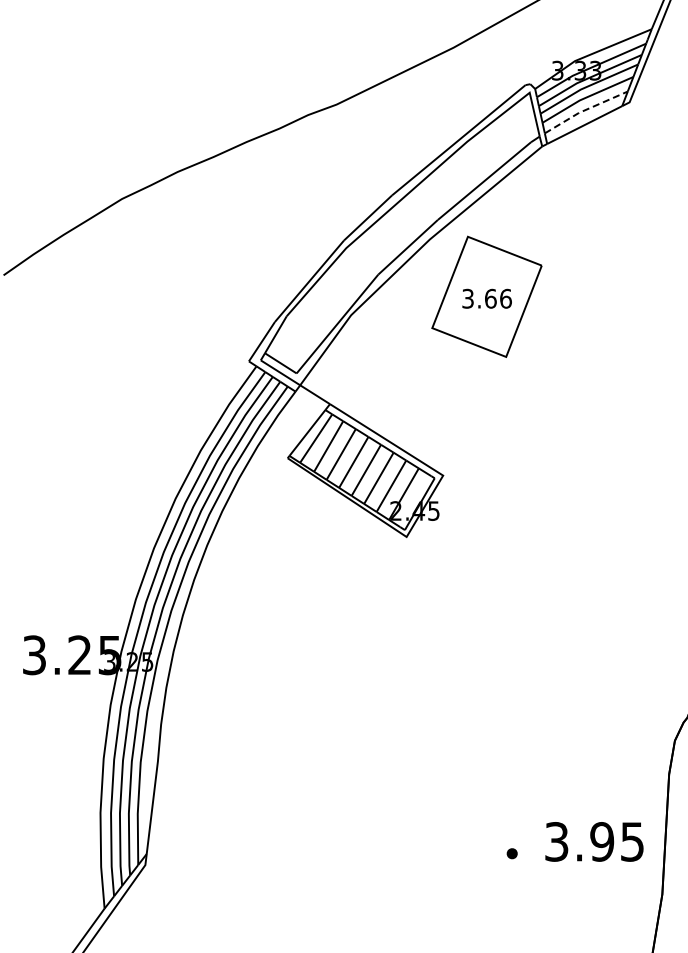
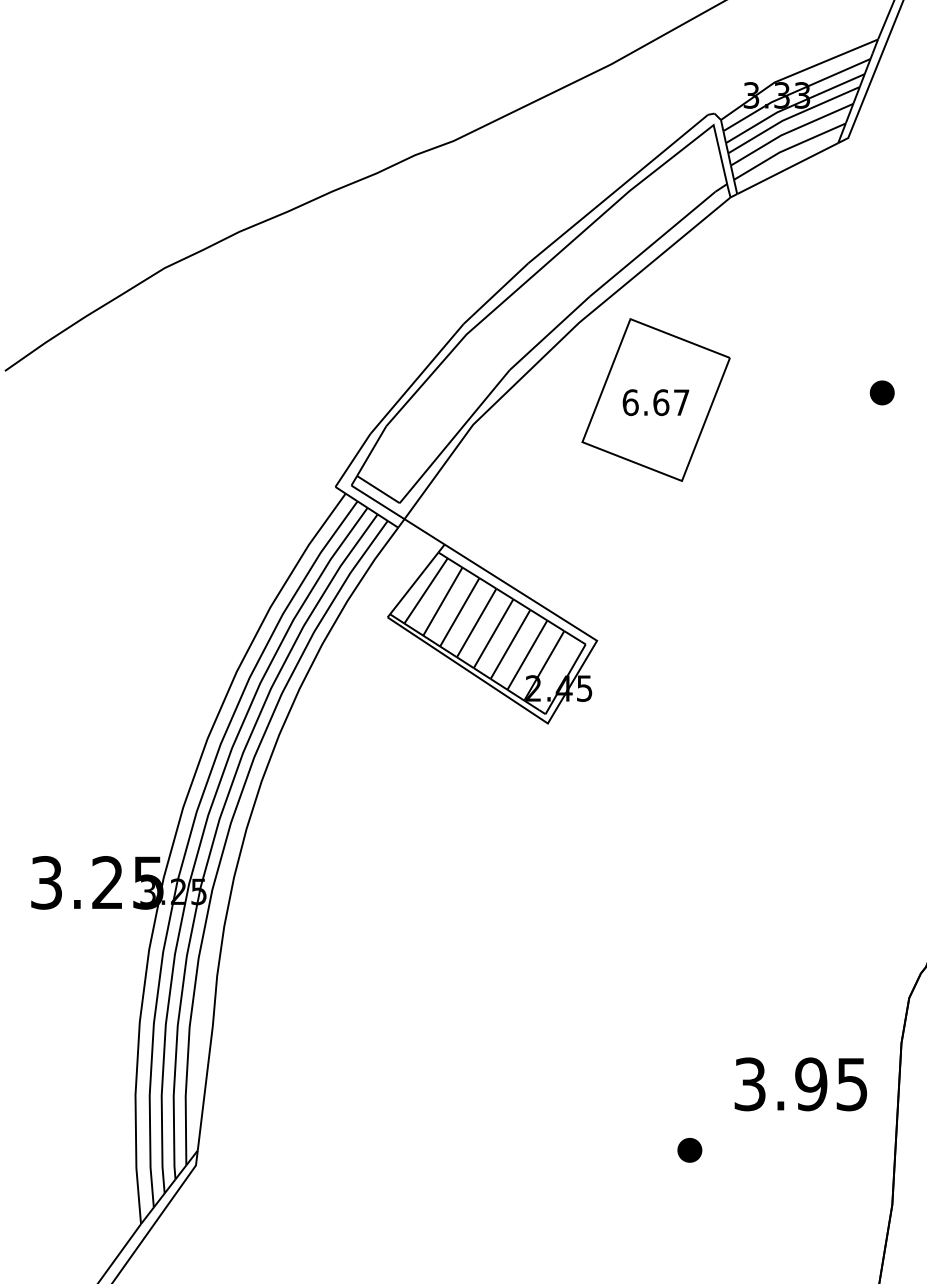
line: (585, 110) -> (788, 148), dashed -> solid
part: (654, 291) -> (881, 392), added
text: (486, 298) -> (655, 402), 3.66 -> 6.67
text: (594, 841) -> (800, 1083), moved
part: (512, 853) -> (690, 1149), size x1.67

